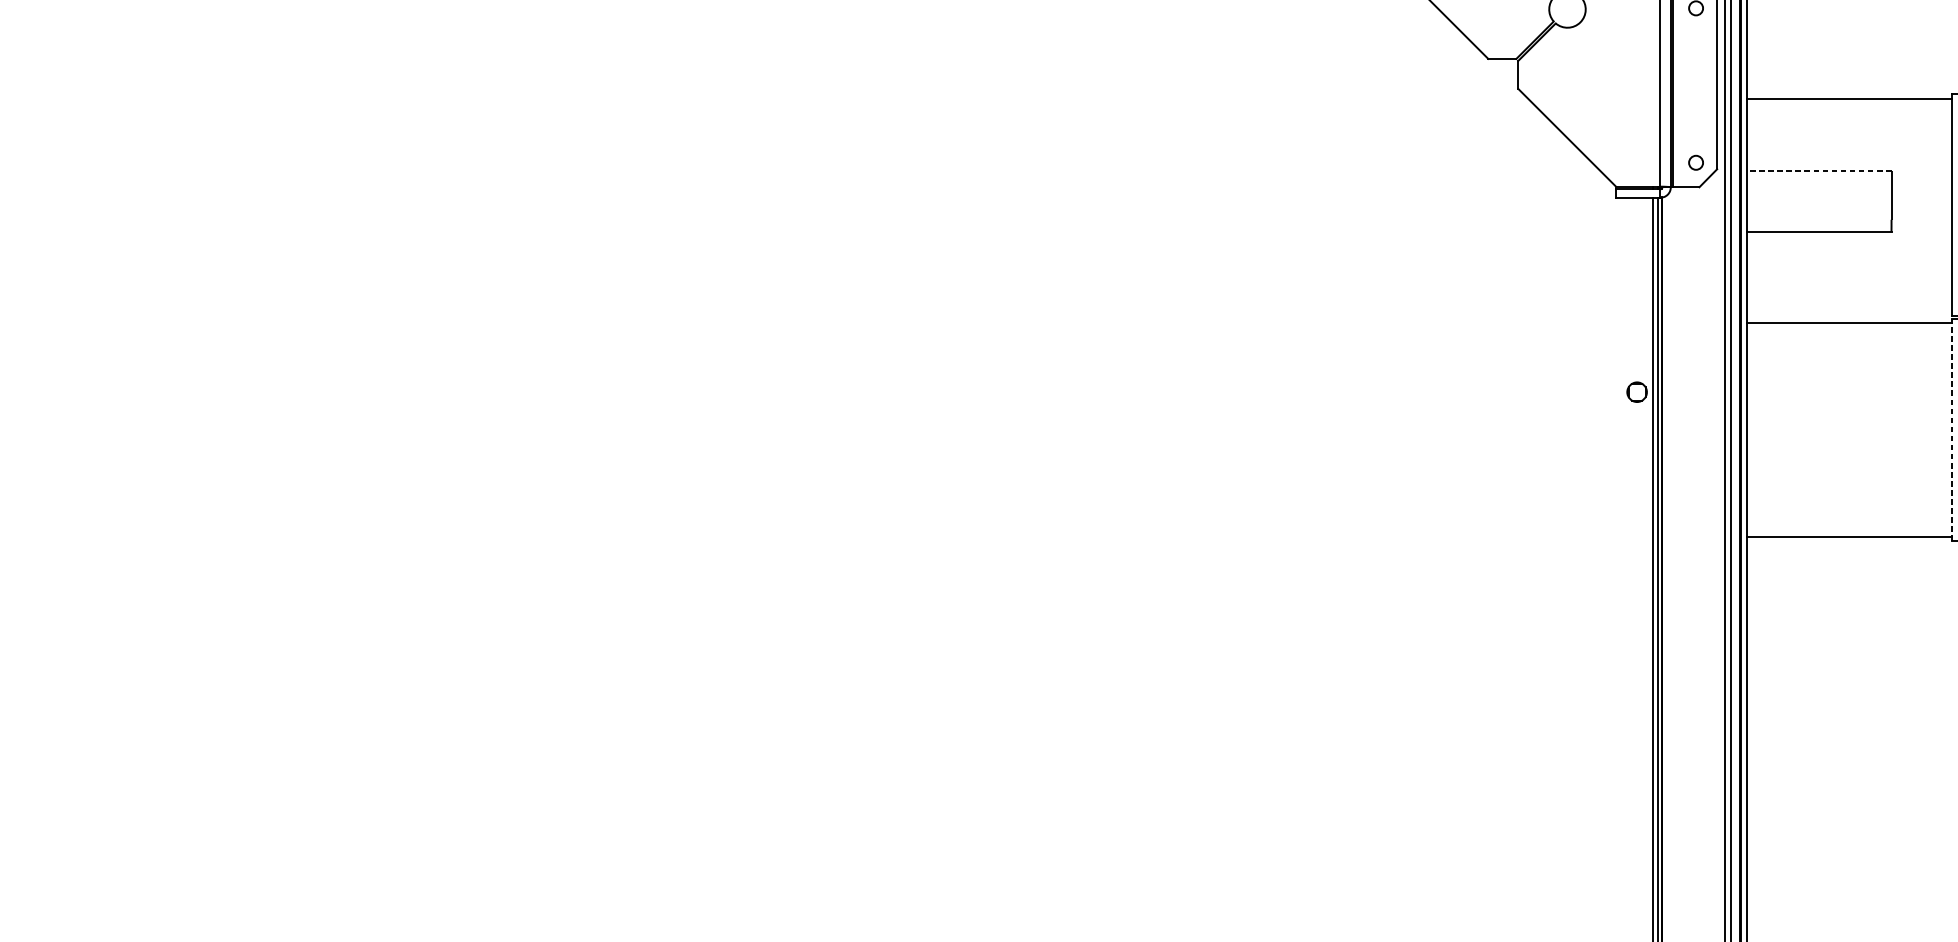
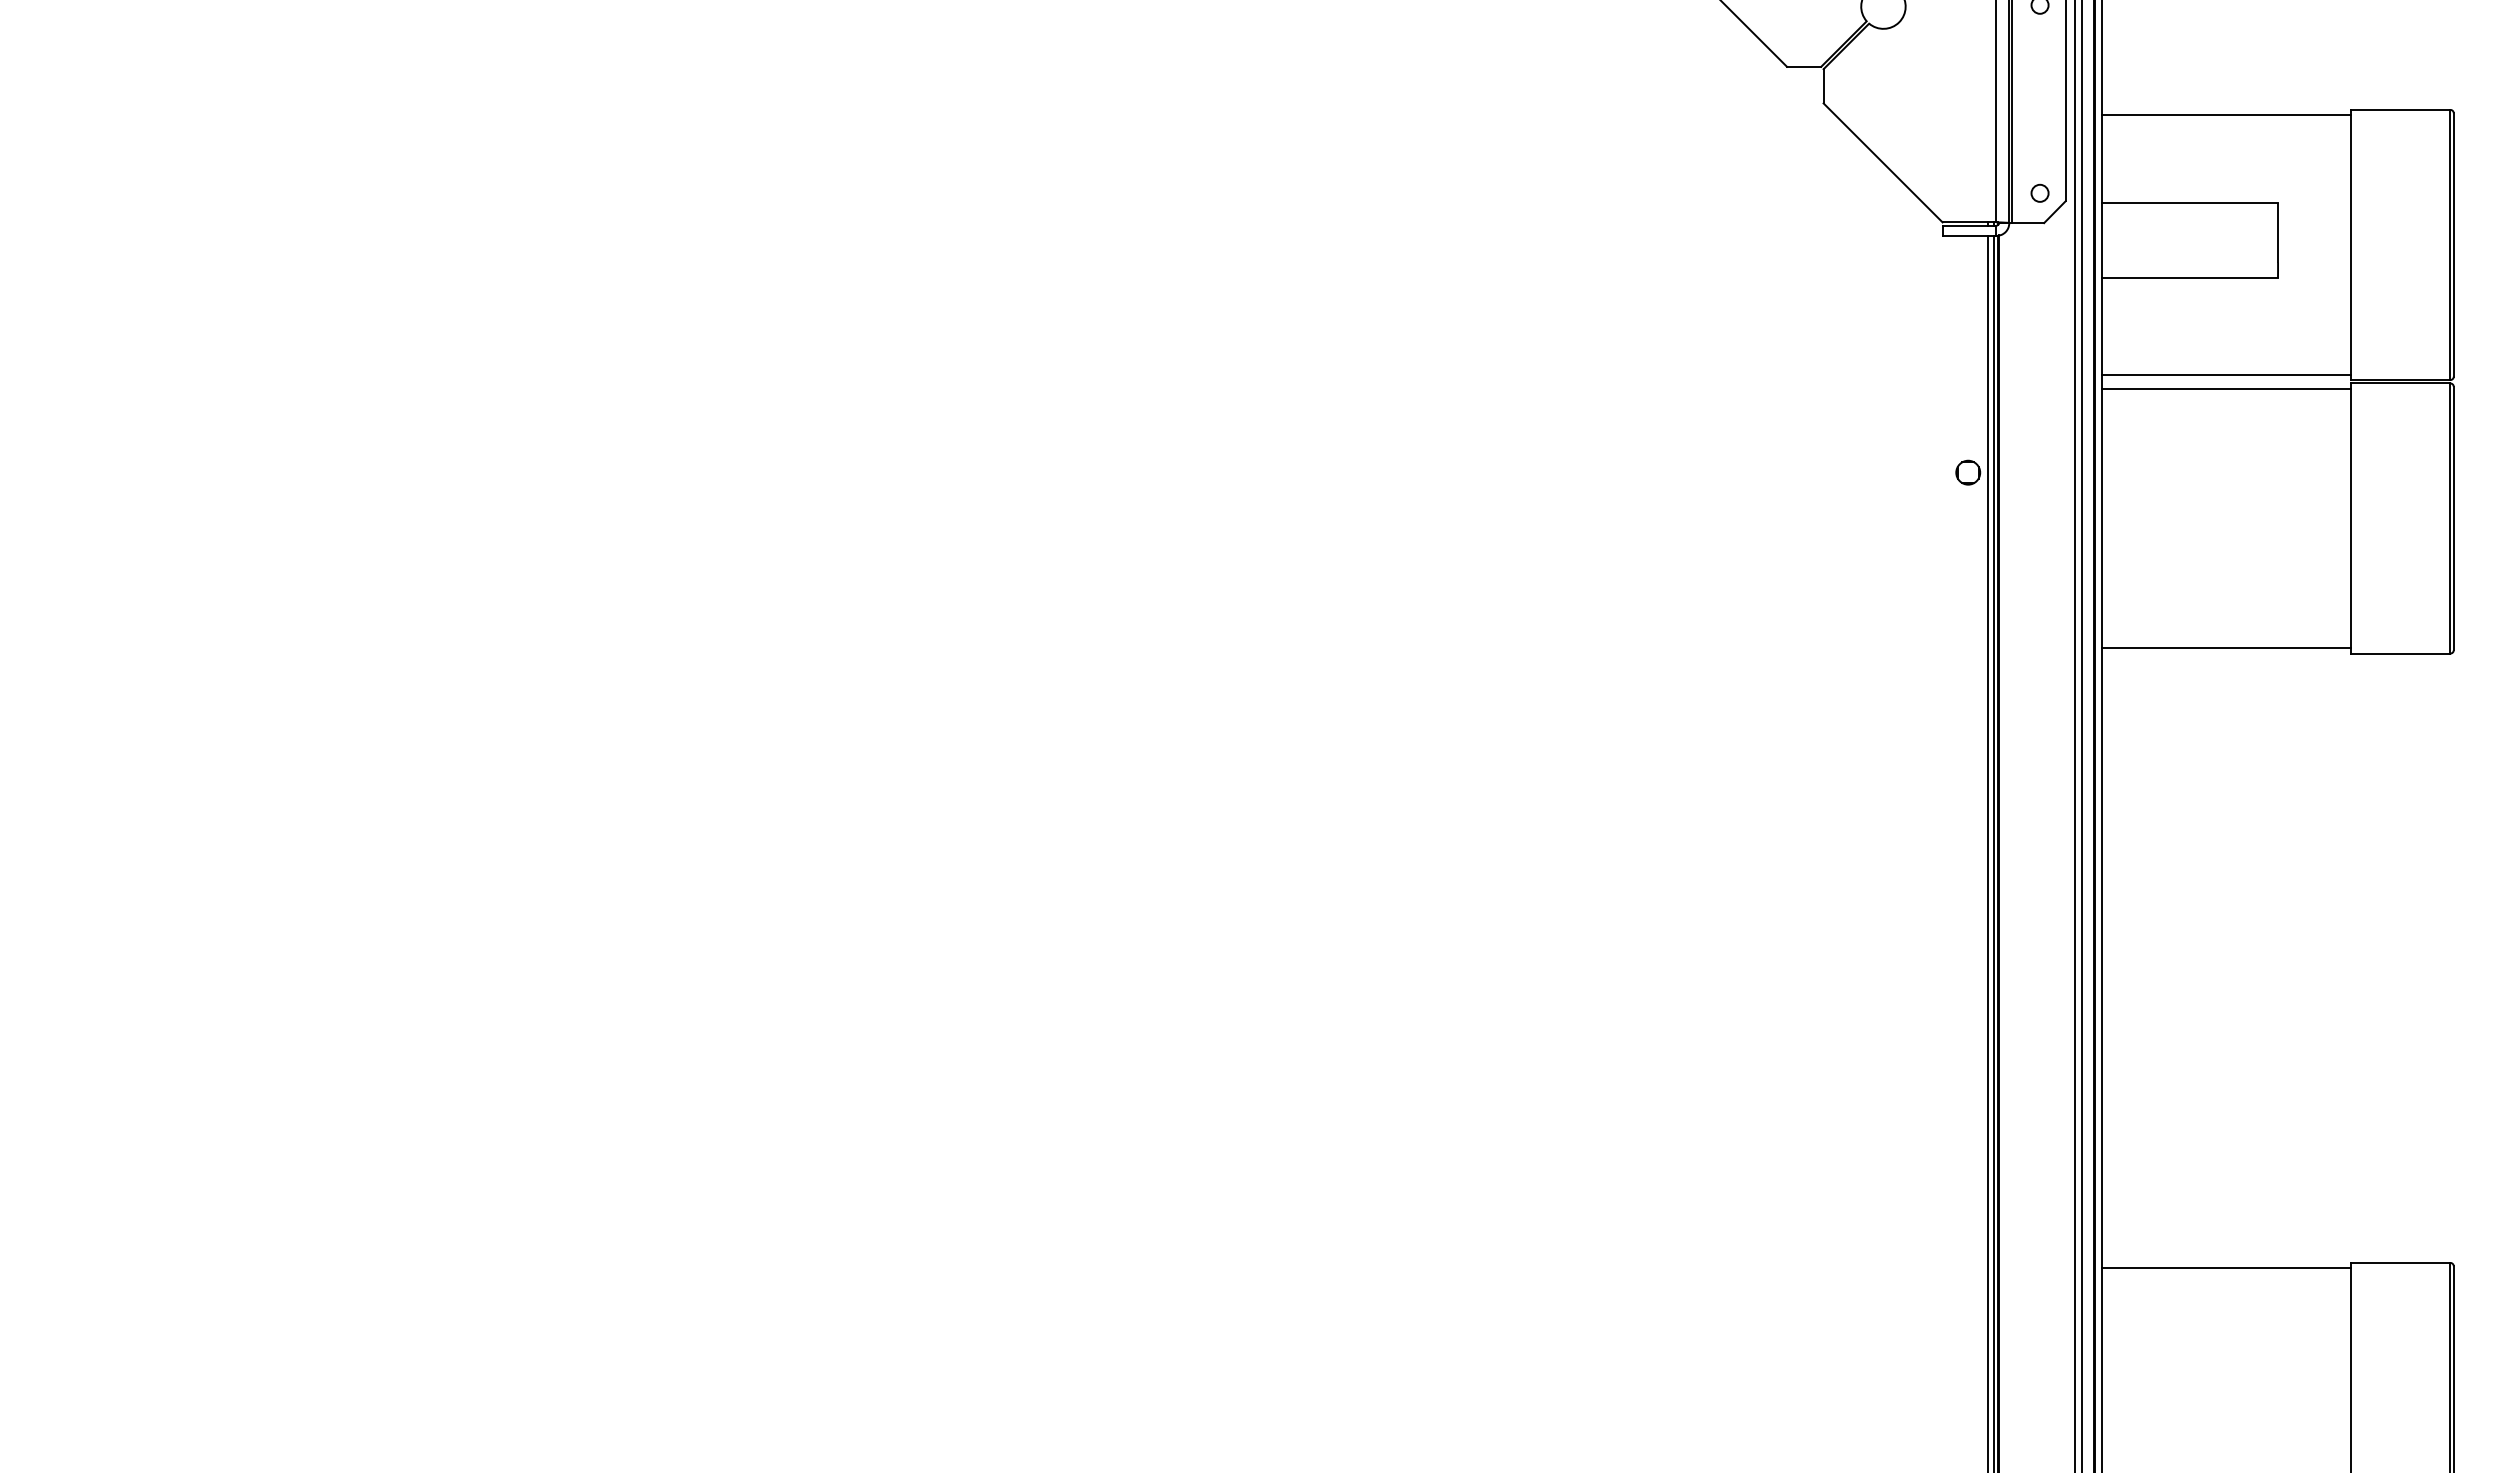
line: (1818, 170) -> (2189, 202), dashed -> solid
line: (1849, 311) -> (2226, 374), added
line: (1951, 429) -> (2351, 518), dashed -> solid

